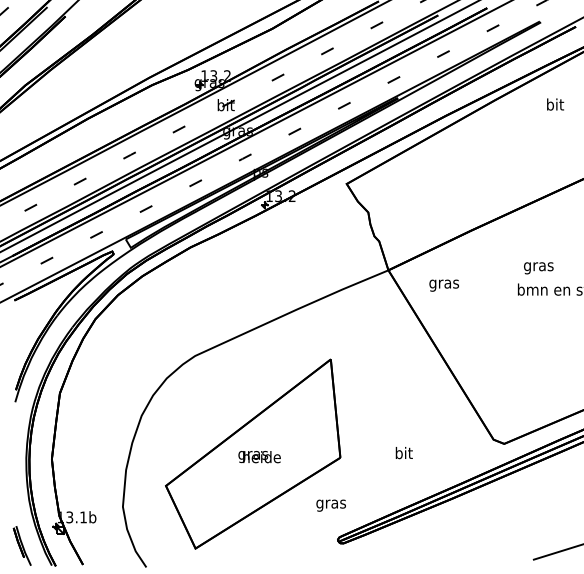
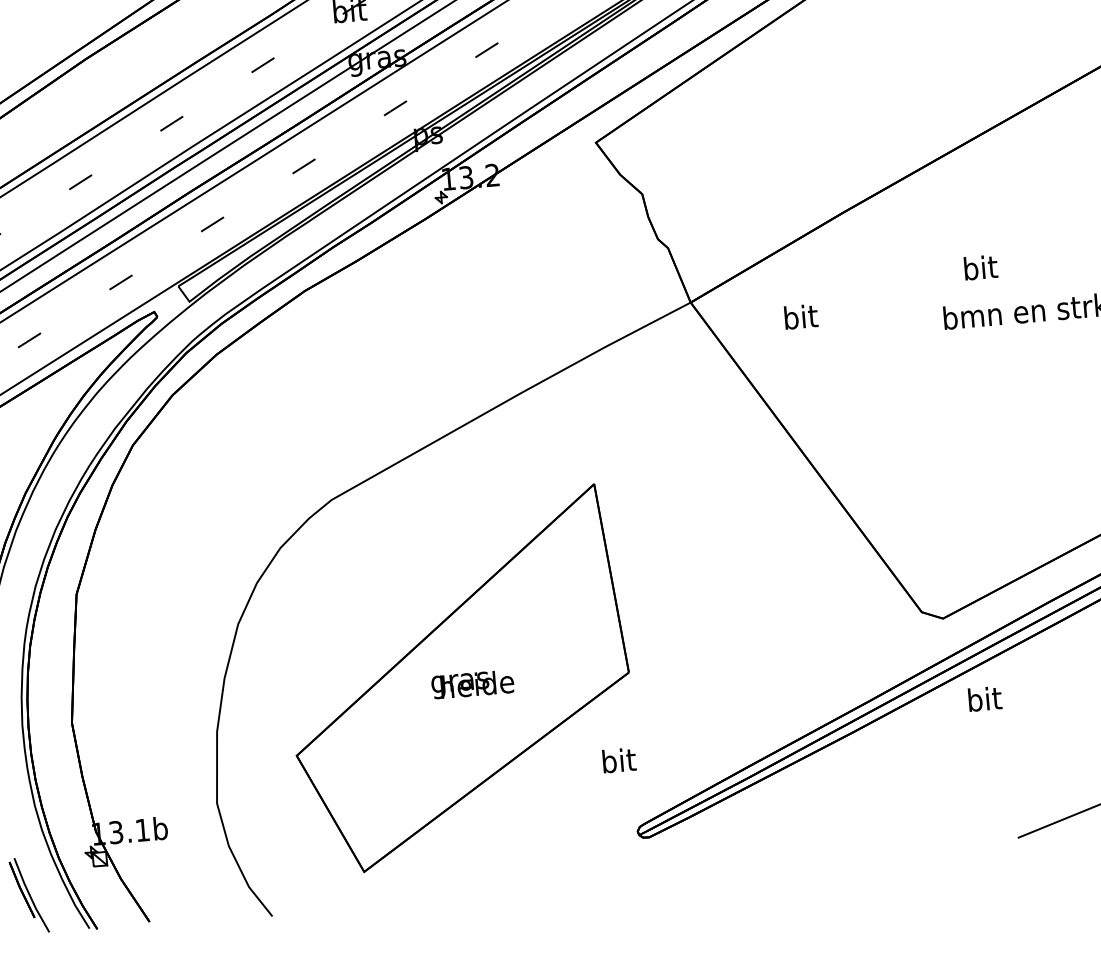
text: (538, 266) -> (979, 270), gras -> bit
text: (443, 283) -> (799, 318), gras -> bit
text: (403, 453) -> (983, 699), moved
text: (330, 503) -> (617, 762), gras -> bit

